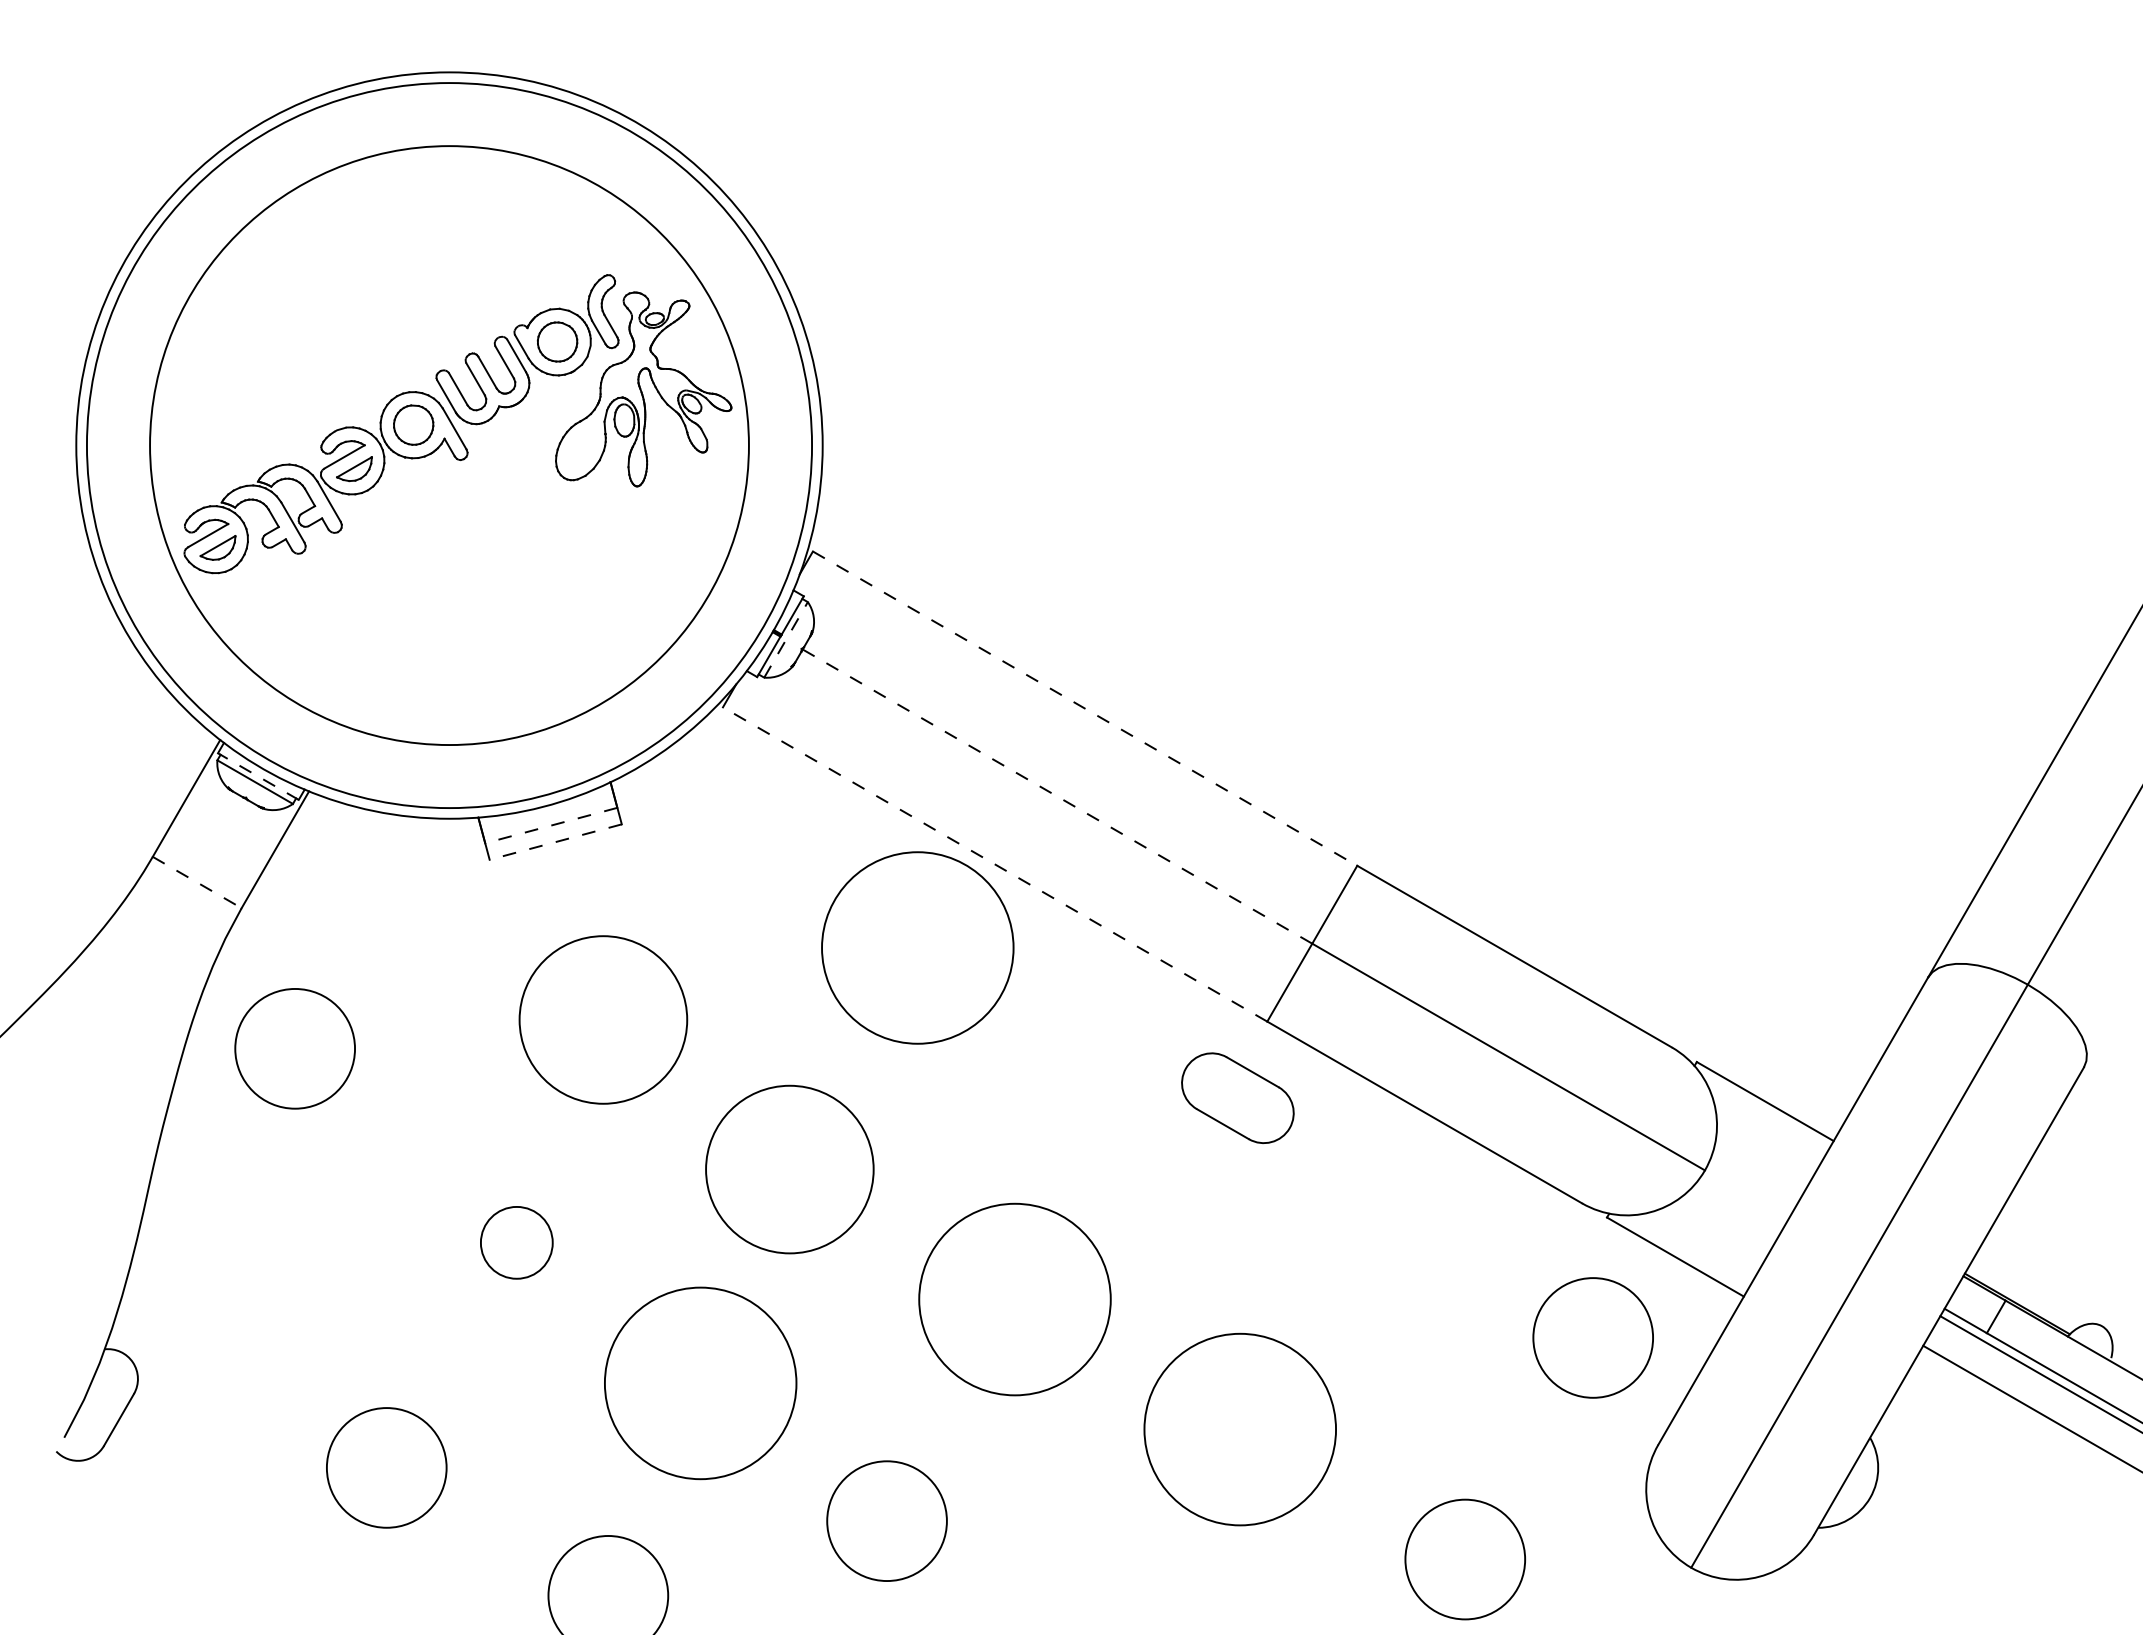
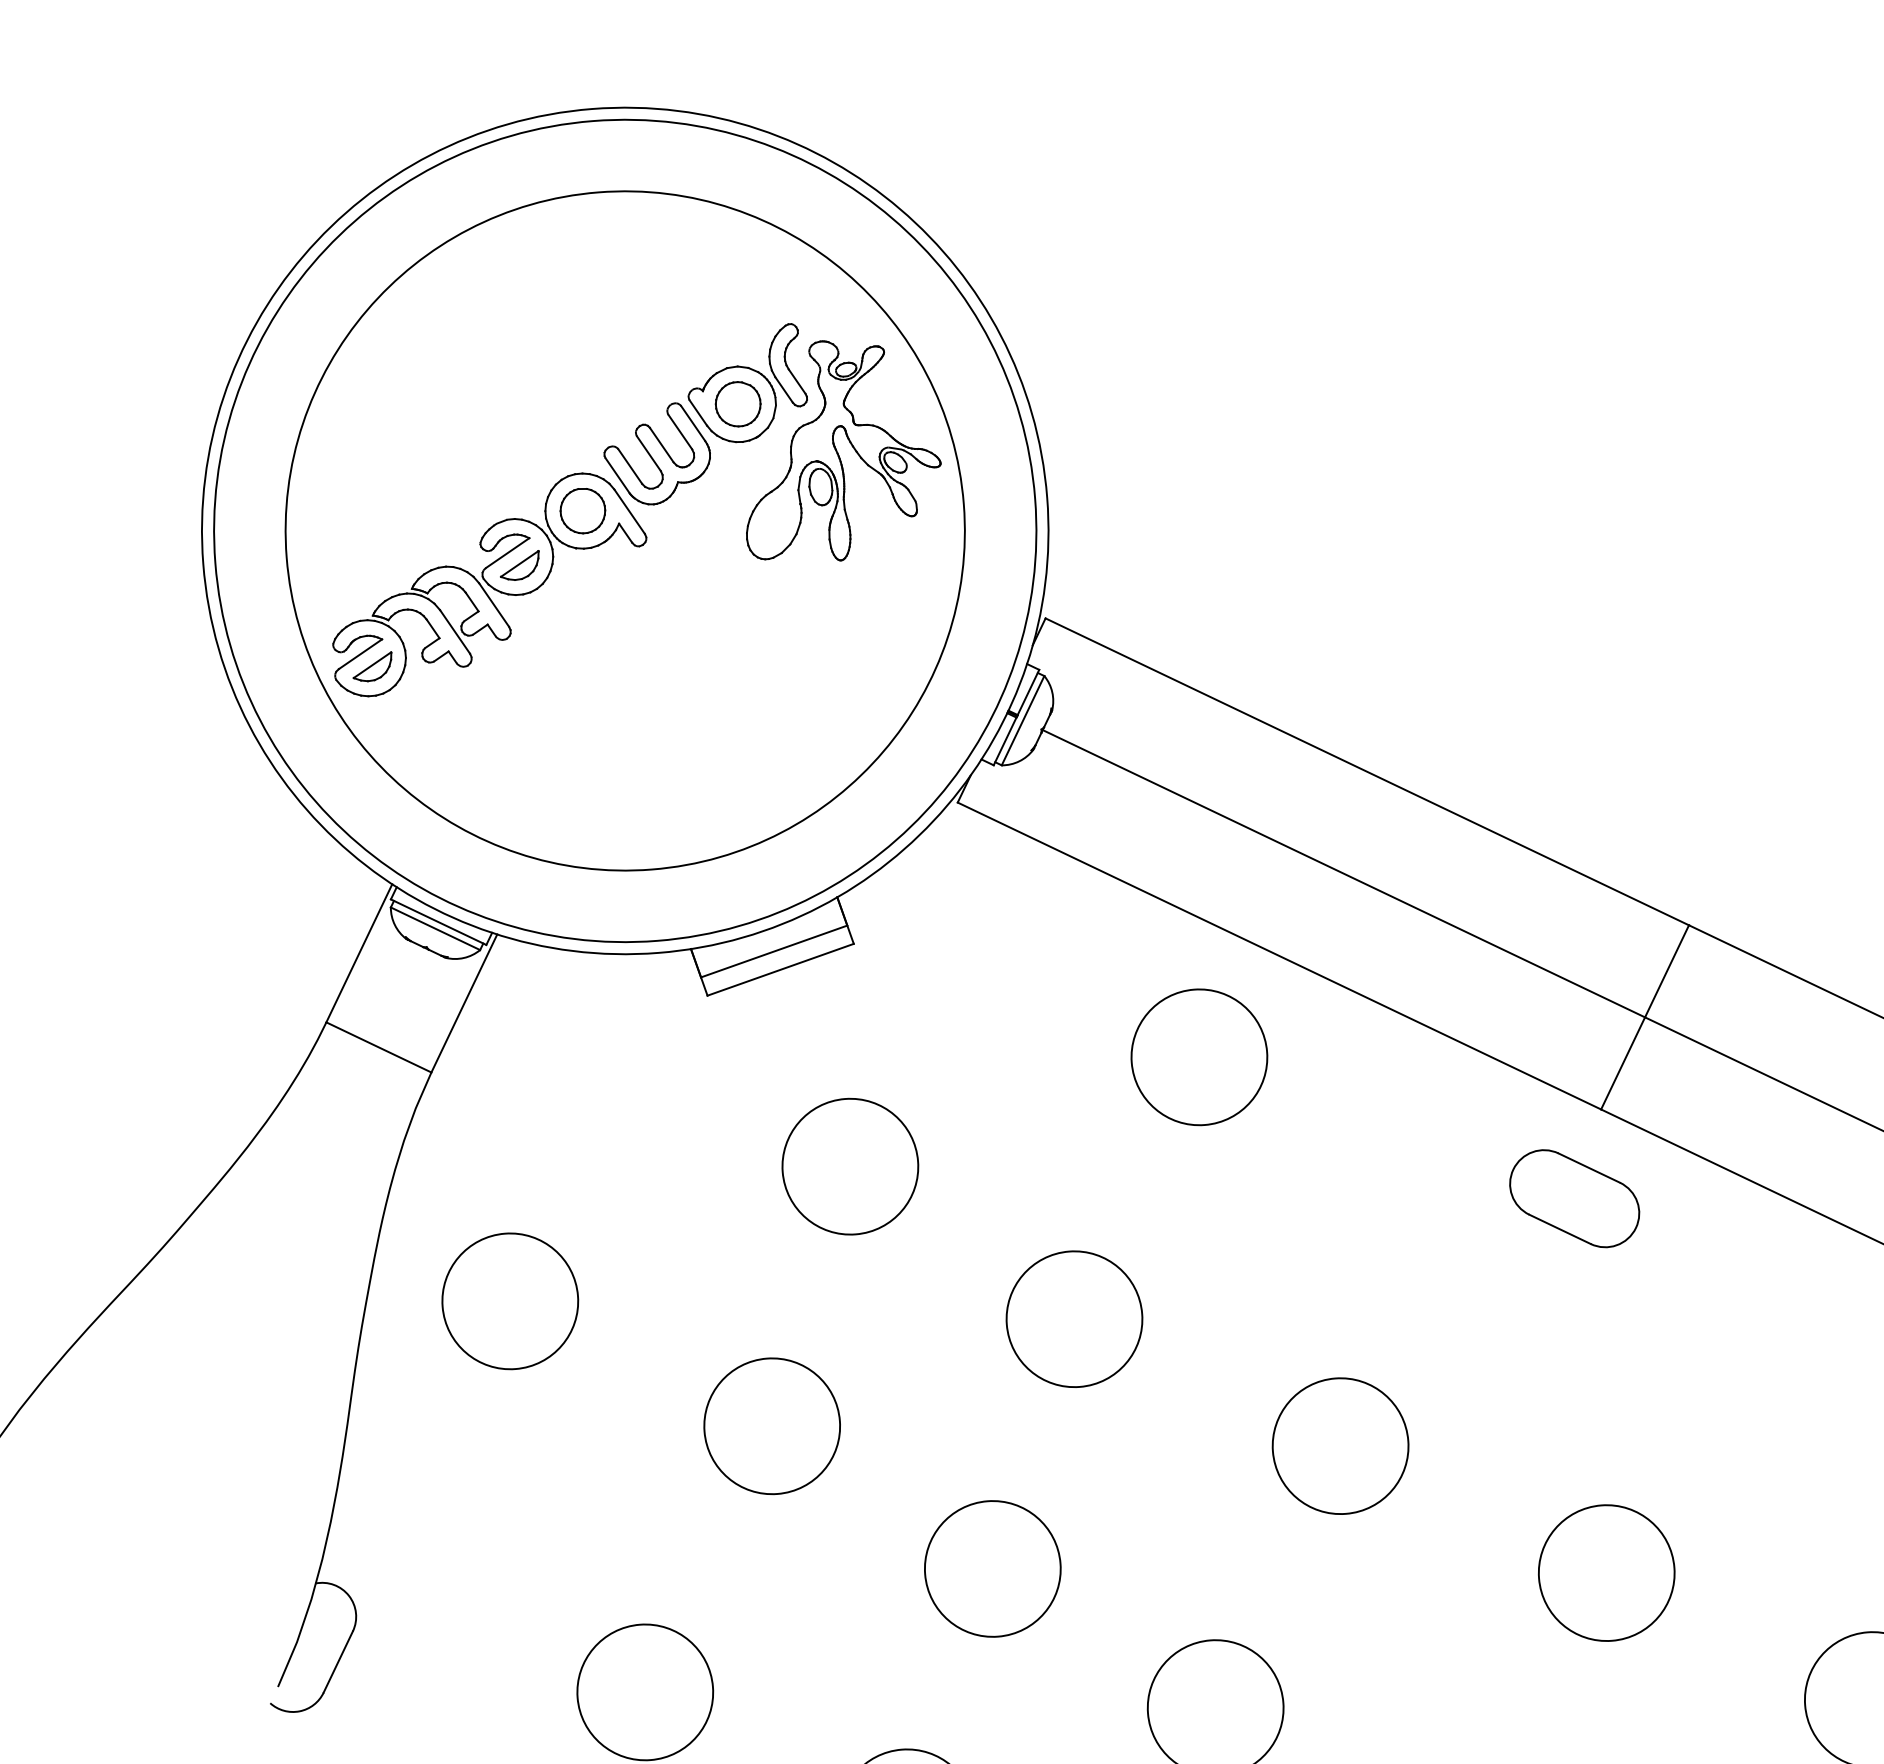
line: (786, 639) -> (1023, 720), dashed -> solid
line: (1085, 708) -> (1367, 771), dashed -> solid
line: (258, 776) -> (438, 922), dashed -> solid
line: (1057, 796) -> (1343, 873), dashed -> solid
line: (550, 825) -> (773, 951), dashed -> solid
line: (555, 842) -> (780, 970), dashed -> solid
line: (994, 864) -> (1278, 956), dashed -> solid
line: (197, 882) -> (379, 1047), dashed -> solid
circle: (917, 947) -> (1199, 1056), size x0.62
circle: (603, 1019) -> (850, 1166), size x0.71
circle: (294, 1048) -> (509, 1301), moved
circle: (789, 1169) -> (1074, 1319), size x0.71
circle: (516, 1242) -> (771, 1426), size x1.67
circle: (1014, 1299) -> (1340, 1446), size x0.62
circle: (700, 1383) -> (992, 1569), size x0.62
circle: (1239, 1429) -> (1605, 1573), size x0.62

